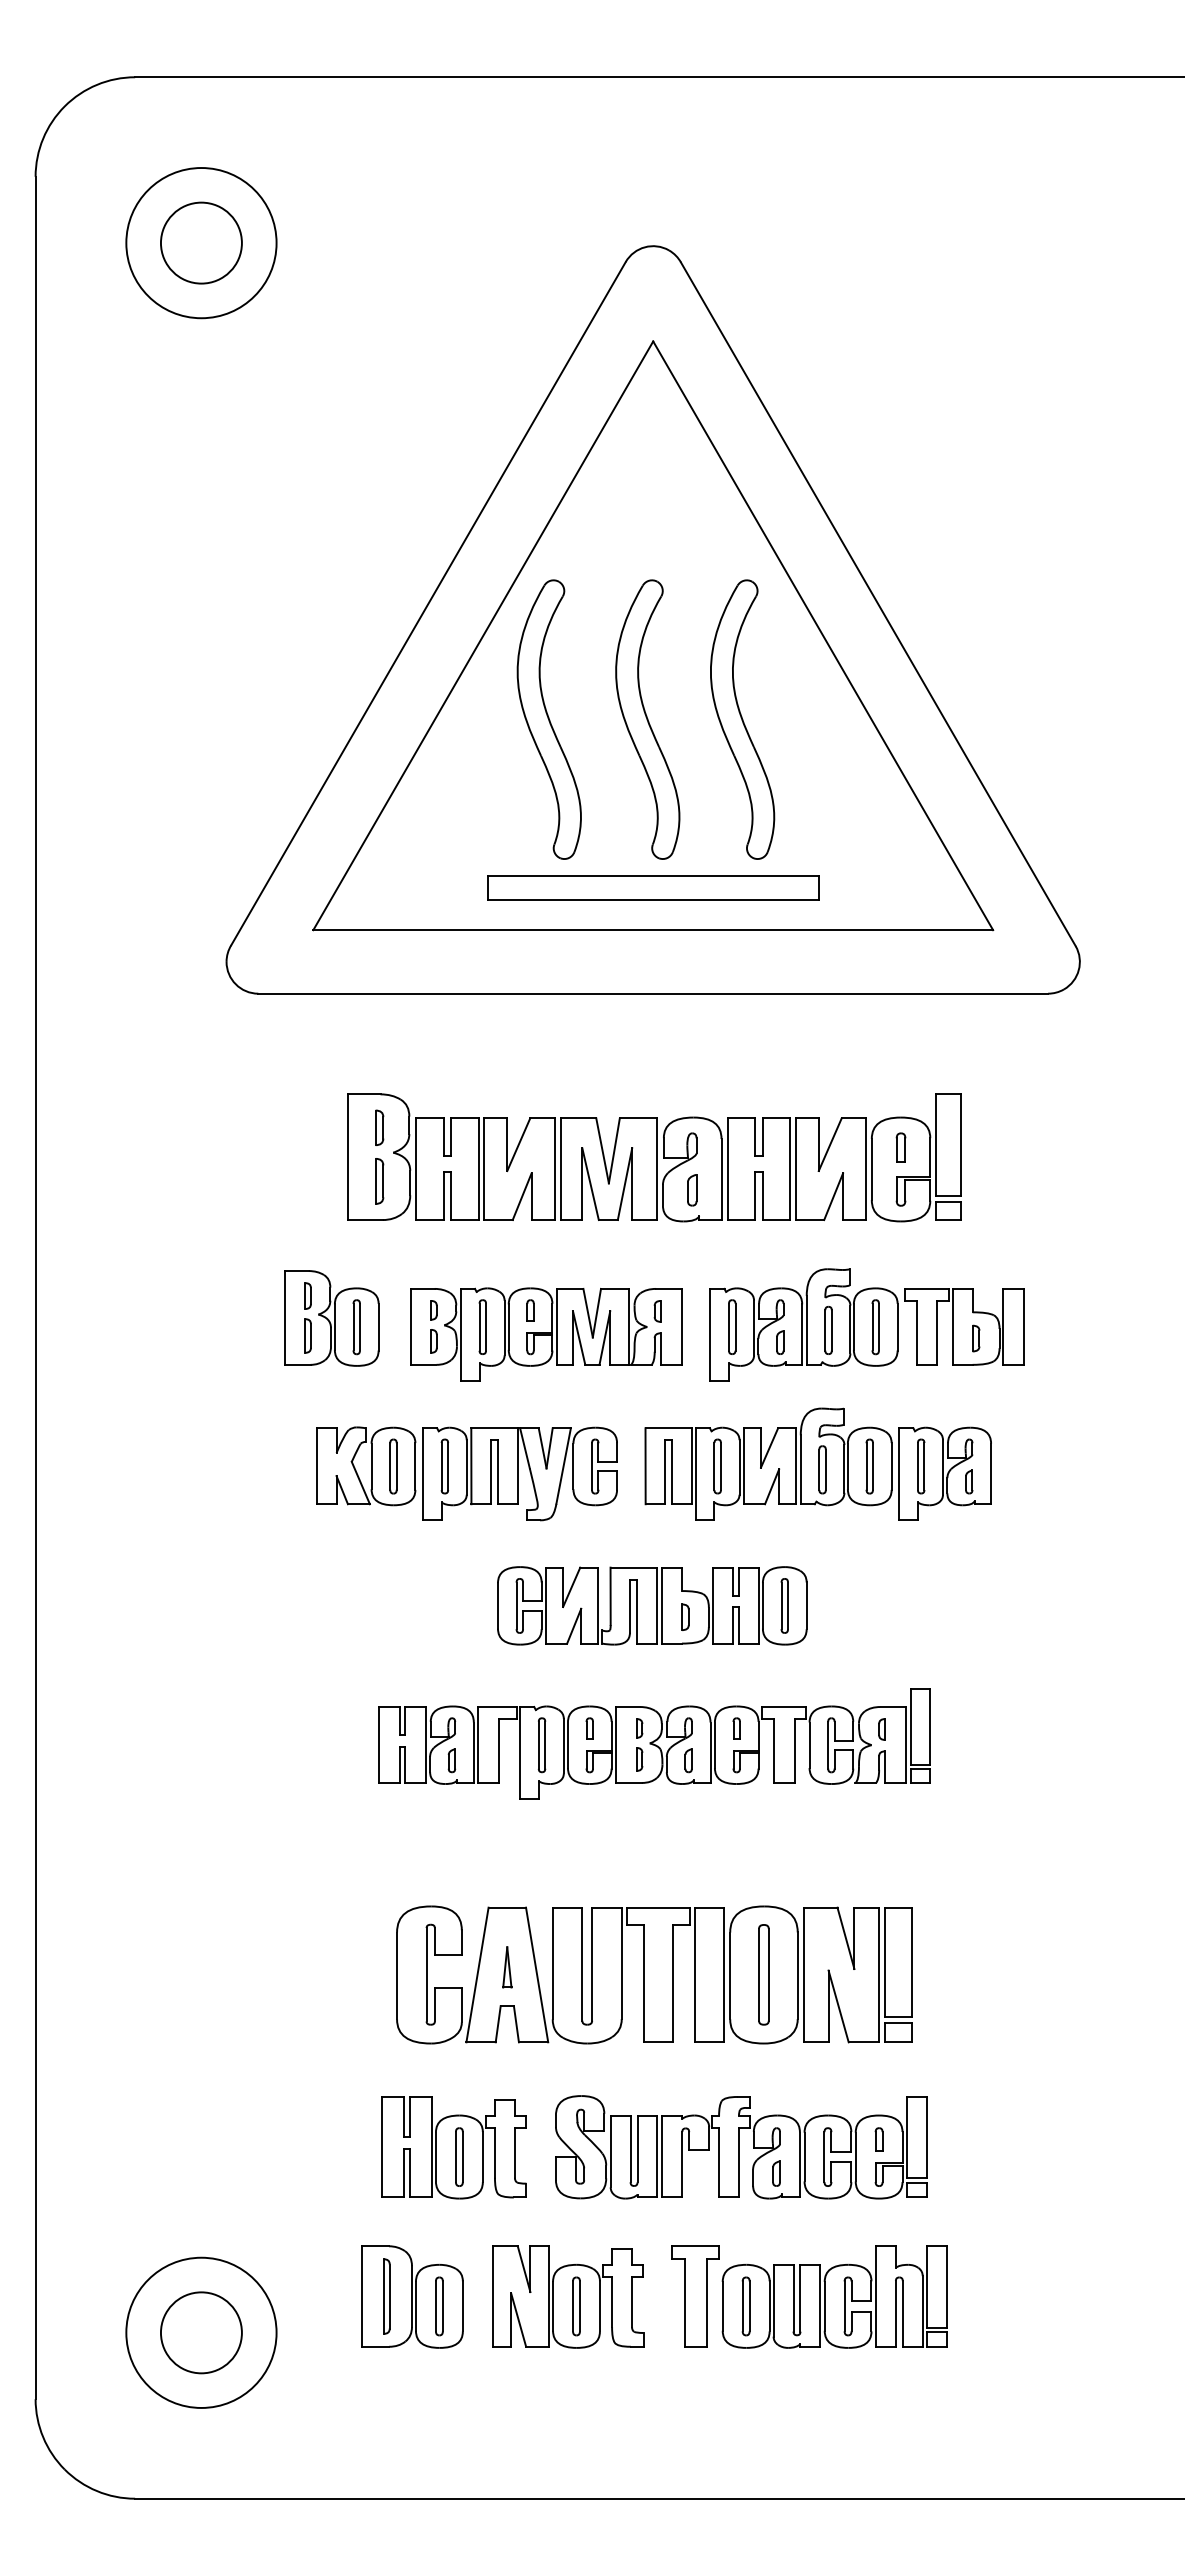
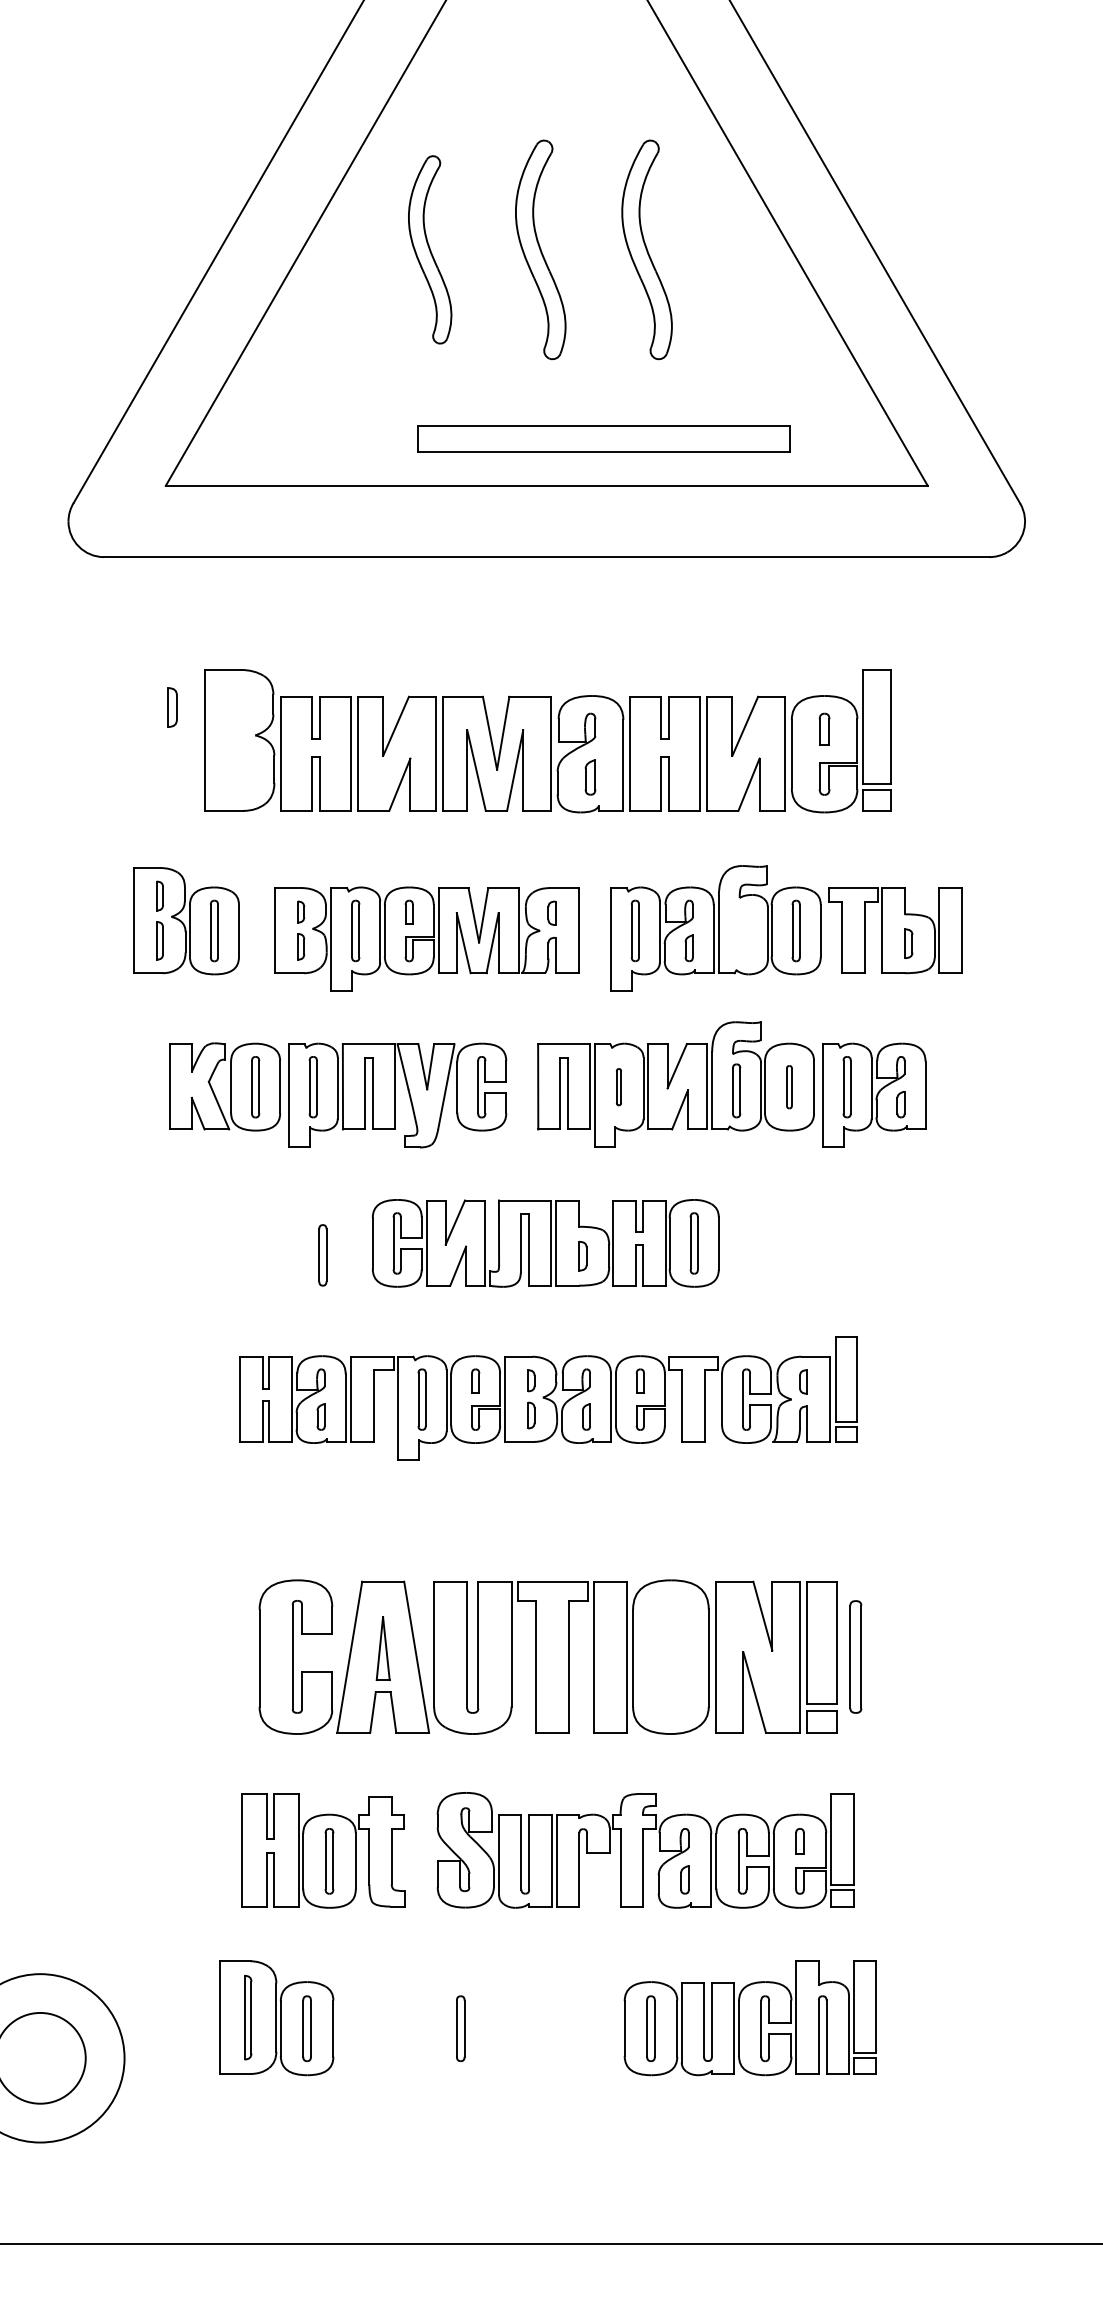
part: (548, 719) -> (429, 249), size x0.6
part: (647, 719) -> (540, 249), size x0.7
part: (742, 719) -> (646, 249), size x0.7
part: (653, 887) -> (604, 438), moved
part: (379, 1127) -> (172, 707), moved
part: (379, 1181) -> (239, 767), removed
part: (828, 1330) -> (743, 934), removed
part: (717, 1466) -> (618, 1087), size x0.6
part: (869, 1466) -> (789, 1087), size x0.7
part: (453, 1616) -> (322, 1255), added
part: (507, 1967) -> (383, 1648), size x1.4
part: (763, 1974) -> (855, 1656), moved
part: (568, 2296) -> (451, 2017), removed
part: (695, 2296) -> (594, 2017), removed

